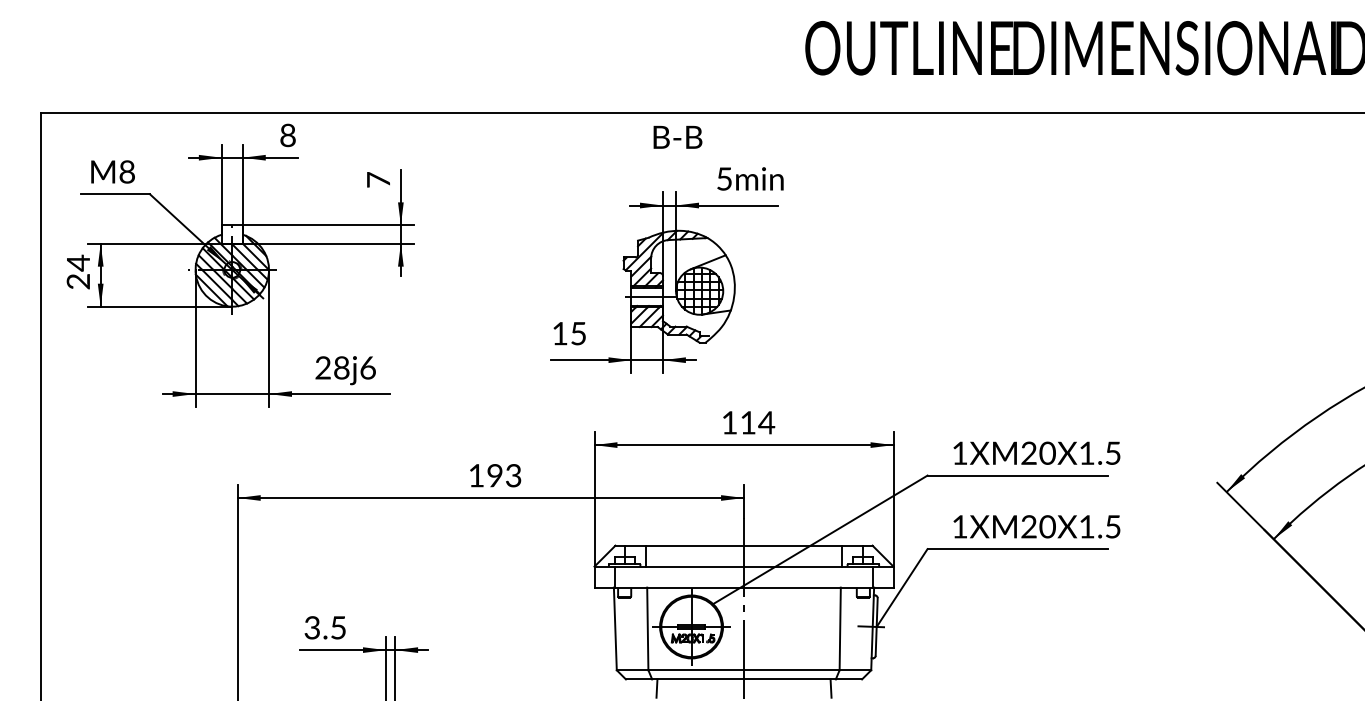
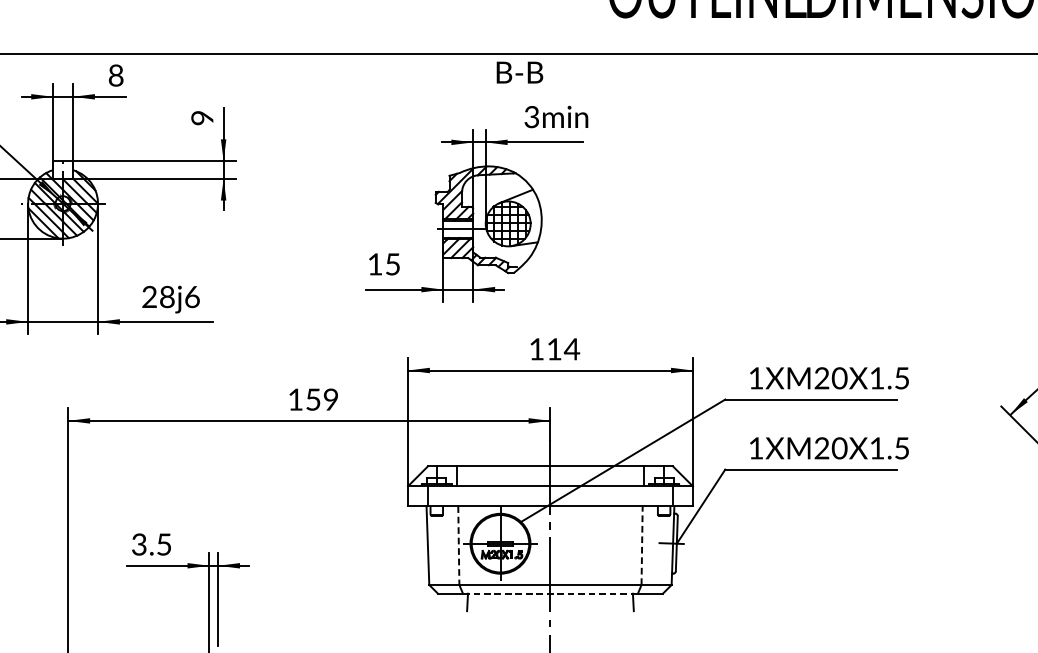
text: (677, 136) -> (519, 71), moved
text: (724, 178) -> (531, 116), 5min -> 3min
text: (378, 179) -> (202, 117), 7 -> 9
text: (504, 475) -> (322, 399), 193 -> 159
line: (840, 628) -> (642, 545), solid -> dashed
line: (647, 629) -> (458, 546), solid -> dashed
line: (744, 679) -> (550, 593), solid -> dashed

